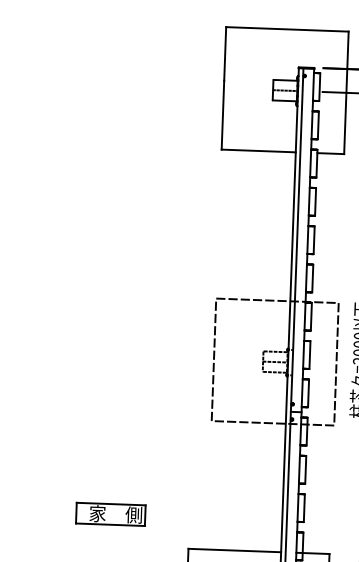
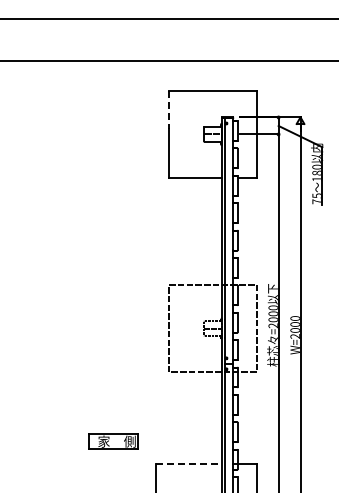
line: (225, 54) -> (169, 110), solid -> dashed
part: (110, 513) -> (113, 441), moved
line: (235, 550) -> (189, 464), solid -> dashed

